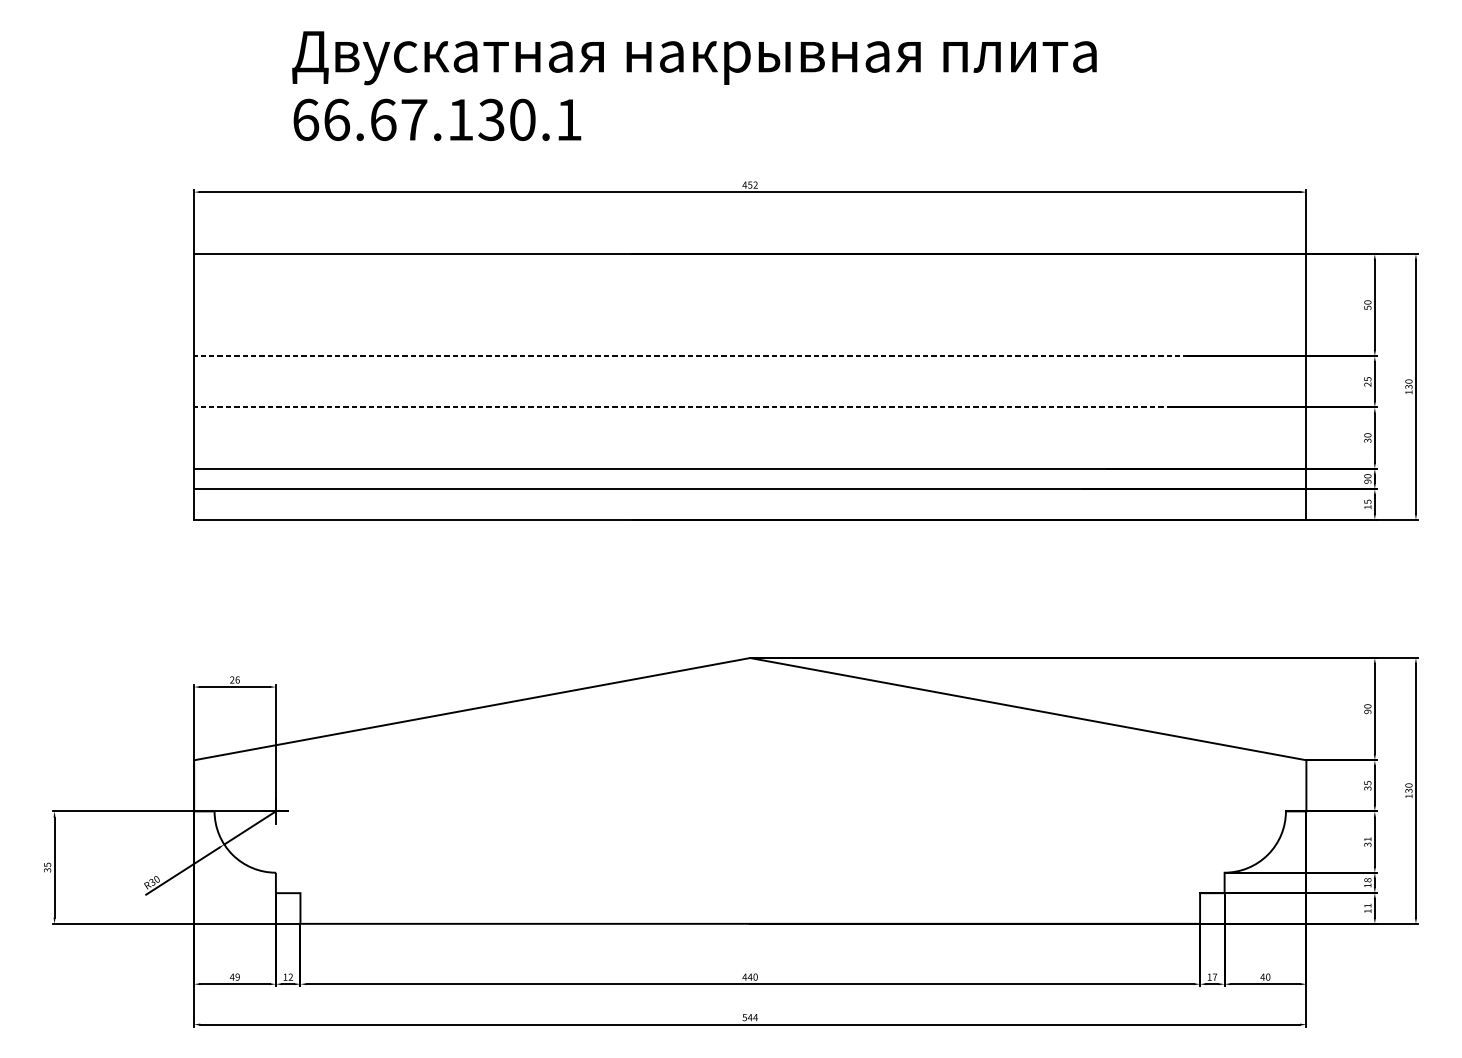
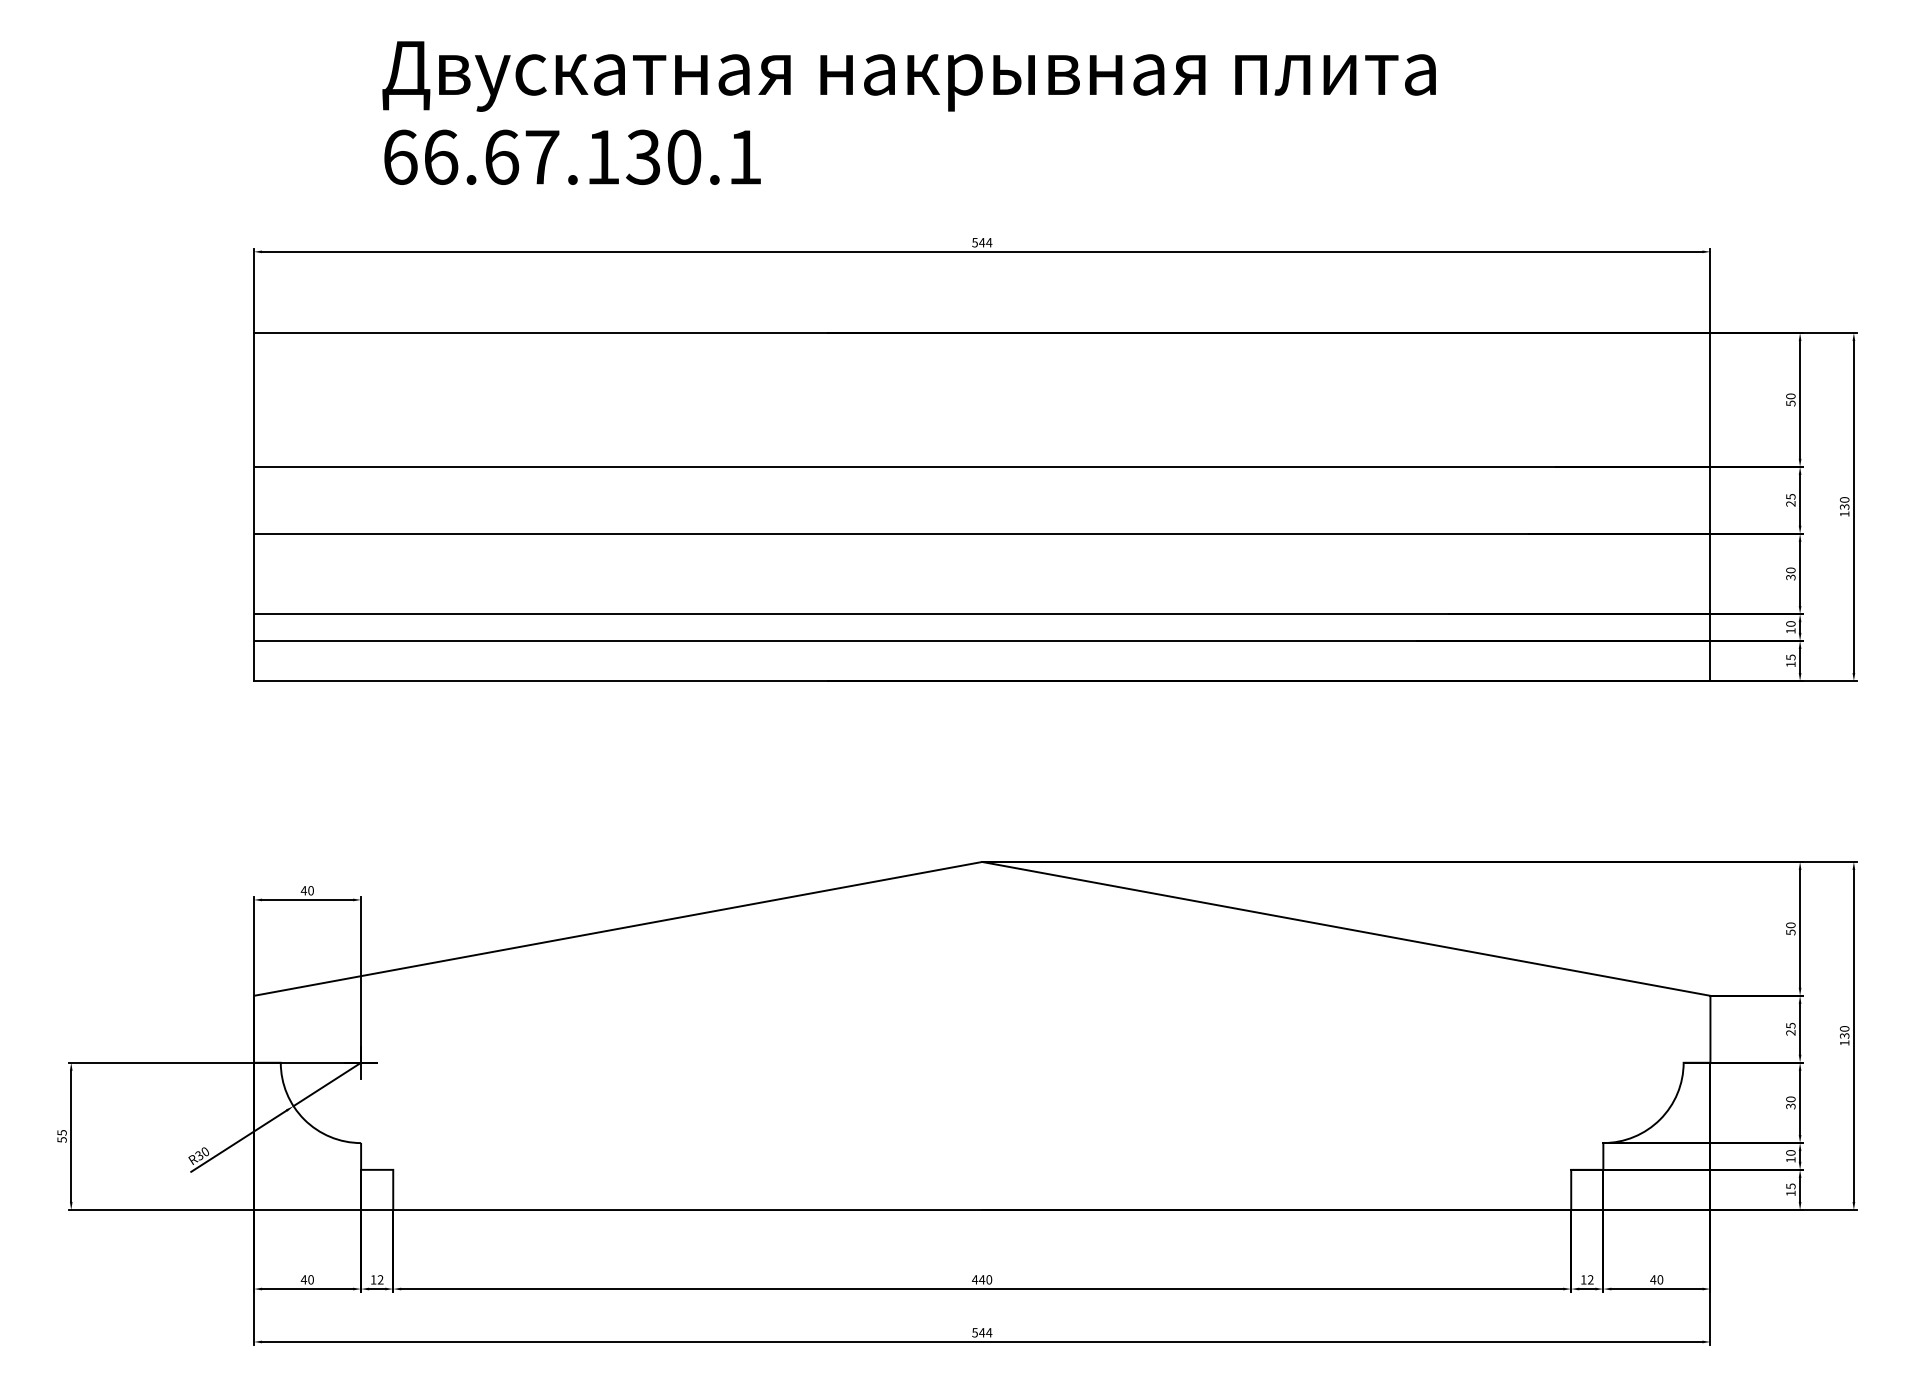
text: (749, 184) -> (981, 242), 452 -> 544
line: (749, 356) -> (981, 466), dashed -> solid
line: (749, 407) -> (981, 533), dashed -> solid
text: (1367, 481) -> (1790, 630), 90 -> 10
text: (234, 679) -> (306, 890), 26 -> 40
text: (1367, 711) -> (1790, 932), 90 -> 50
text: (1368, 788) -> (1791, 1032), 35 -> 25
text: (1367, 839) -> (1790, 1099), 31 -> 30
text: (47, 869) -> (61, 1139), 35 -> 55
text: (1367, 879) -> (1790, 1152), 18 -> 10
text: (1367, 905) -> (1790, 1186), 11 -> 15
text: (237, 976) -> (310, 1279), 49 -> 40
text: (1214, 976) -> (1590, 1279), 17 -> 12

